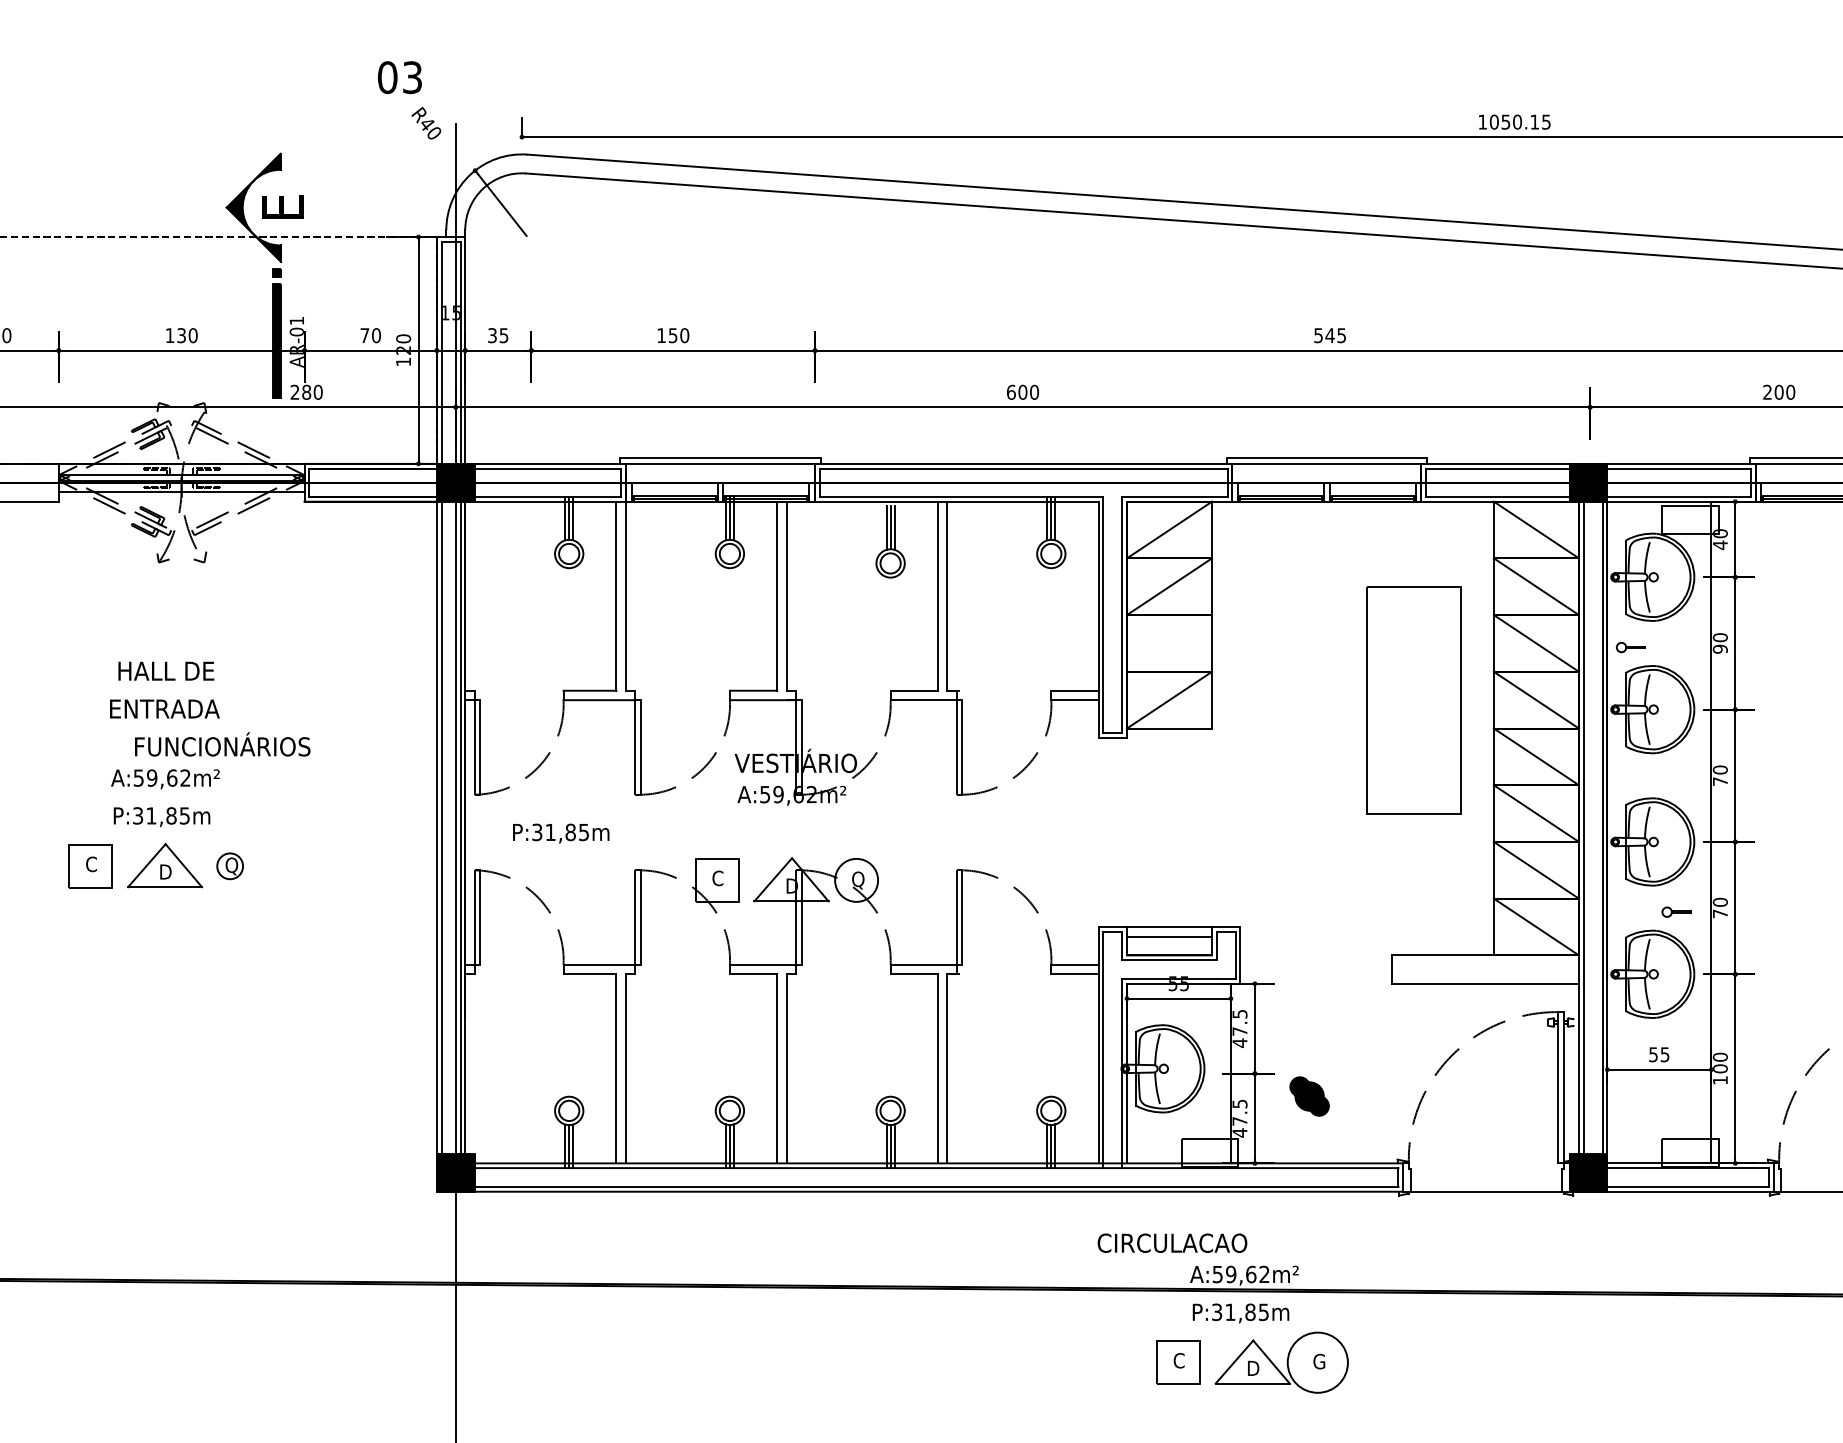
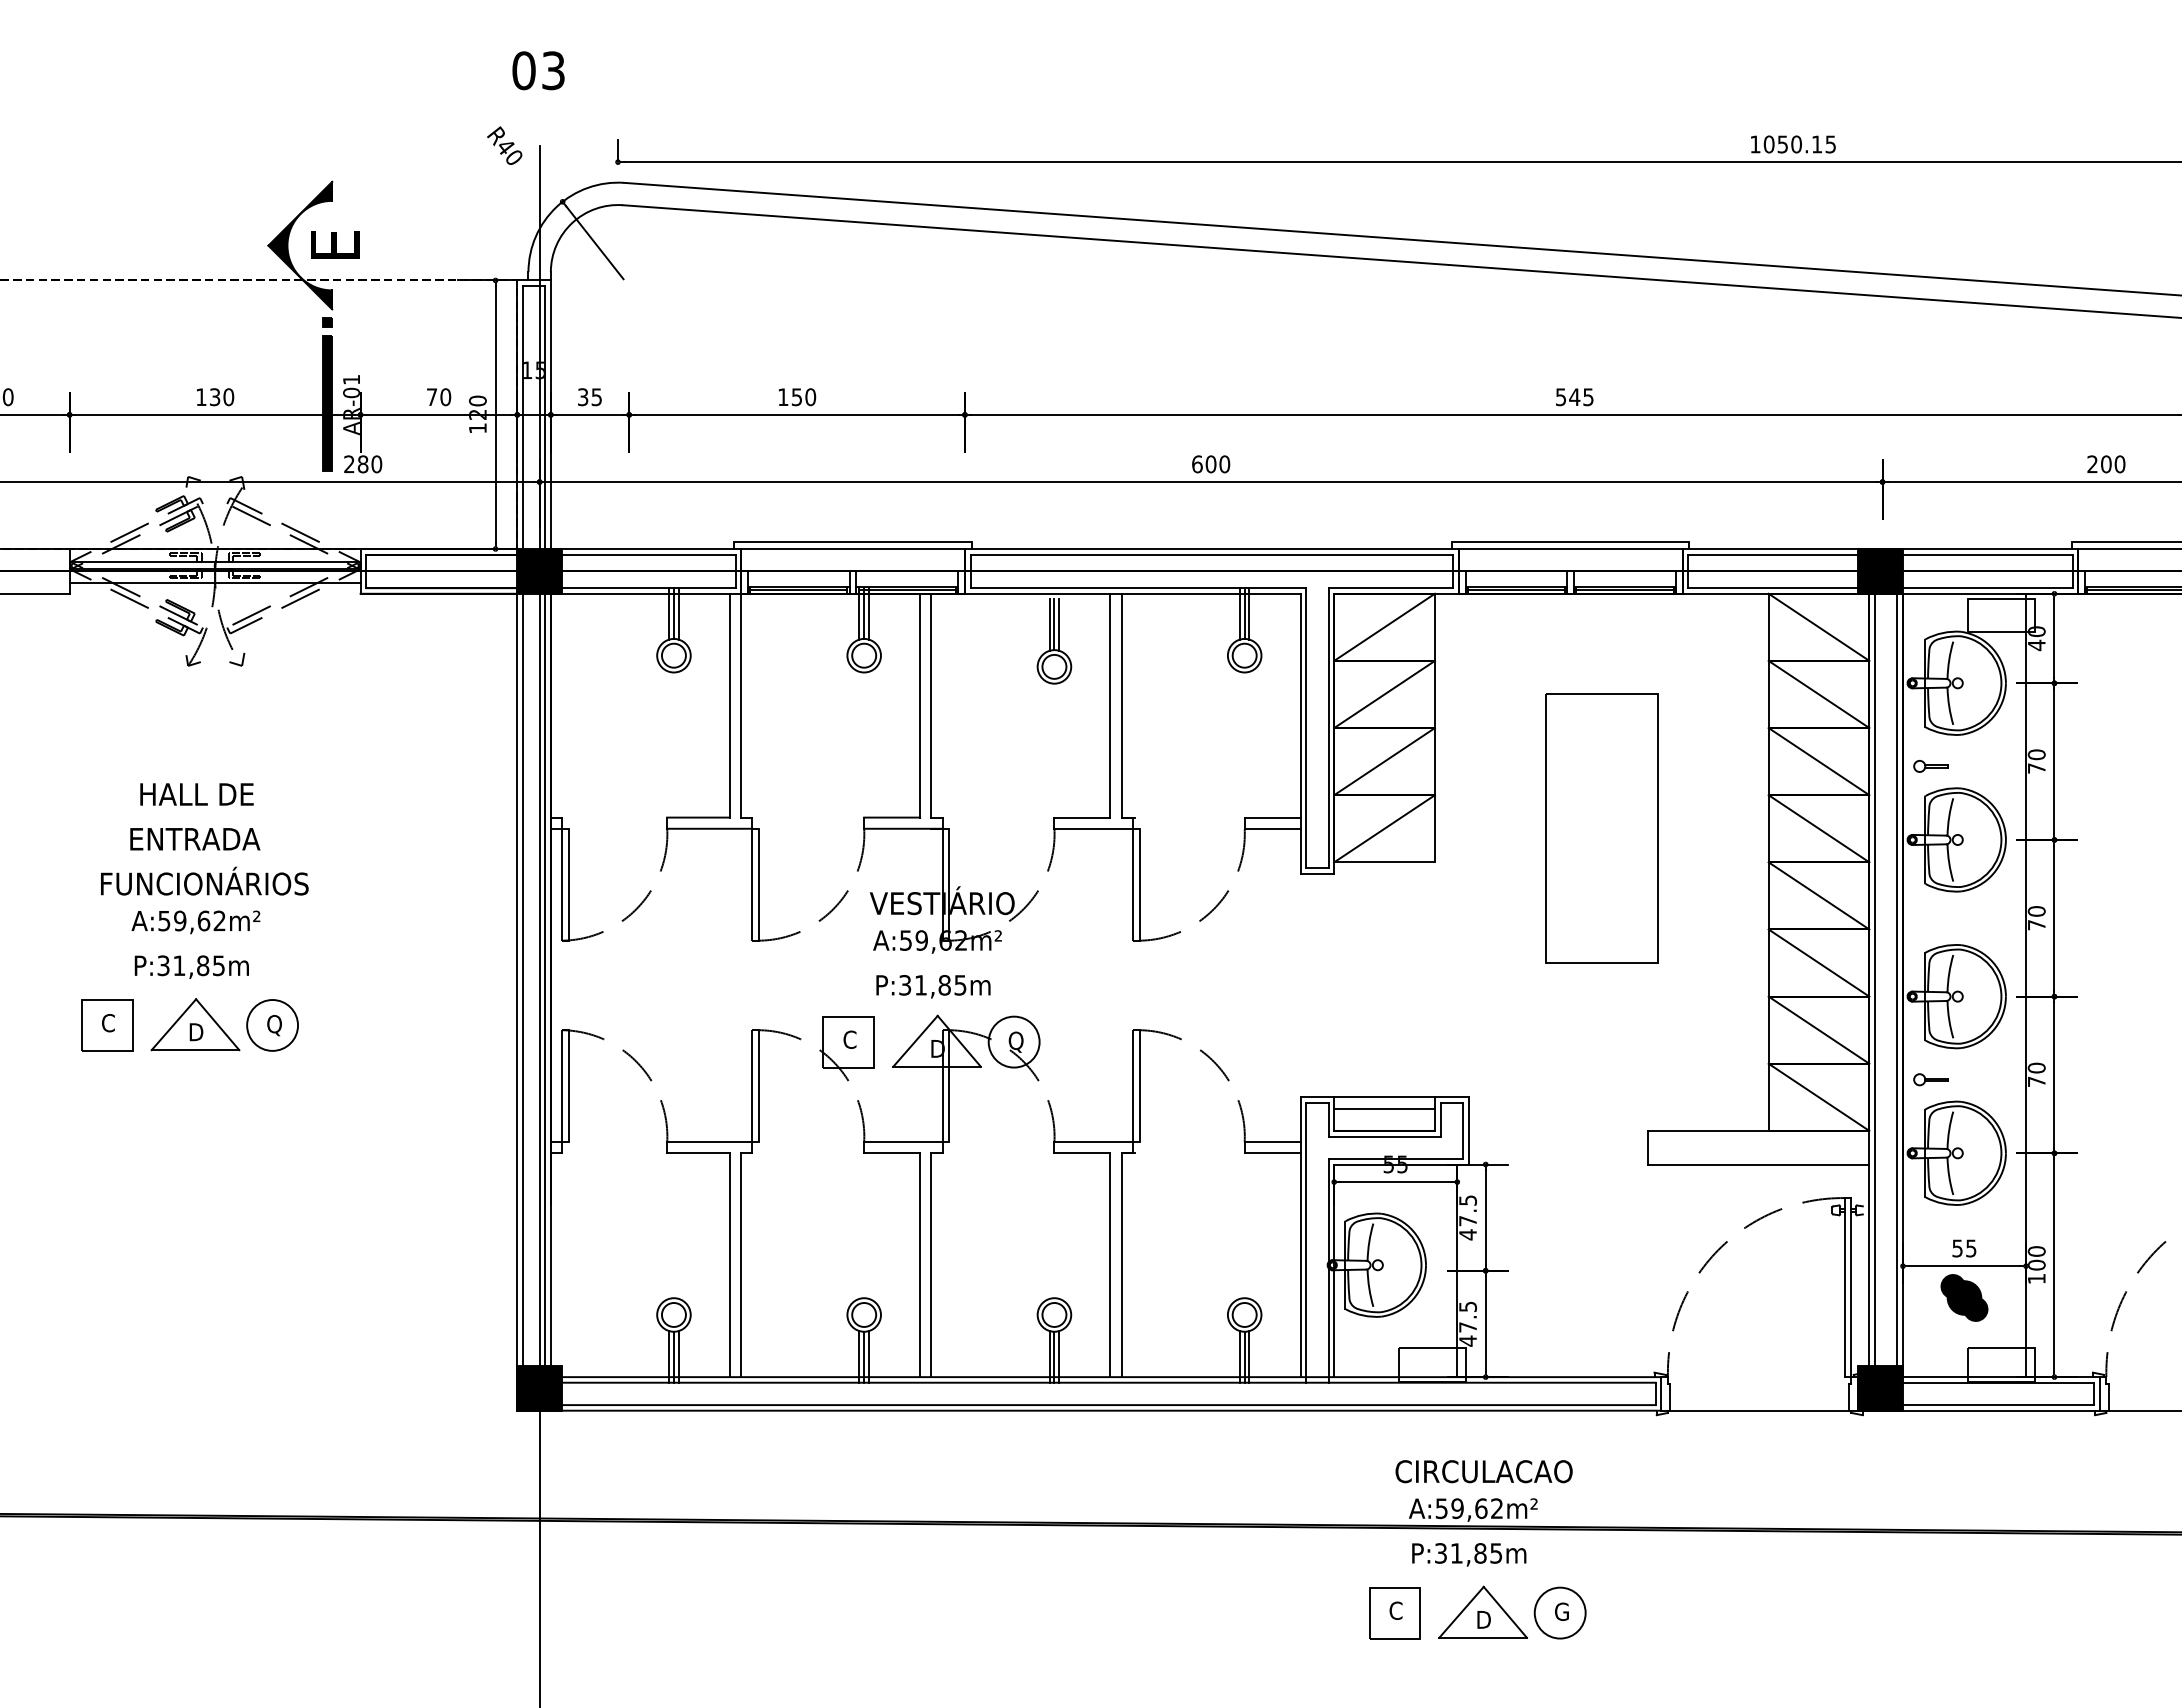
text: (399, 77) -> (538, 70), moved
line: (1169, 643) -> (1384, 761), added
text: (1720, 649) -> (2036, 768), 90 -> 70
part: (1413, 699) -> (1601, 828), moved
text: (222, 743) -> (204, 880), moved
text: (561, 833) -> (933, 986), moved
circle: (230, 866) -> (272, 1025), size x1.67
part: (1676, 911) -> (1930, 1079), moved
part: (1309, 1096) -> (1964, 1297), moved
text: (1171, 1243) -> (1483, 1471), moved
circle: (1317, 1362) -> (1559, 1612), size x0.71

